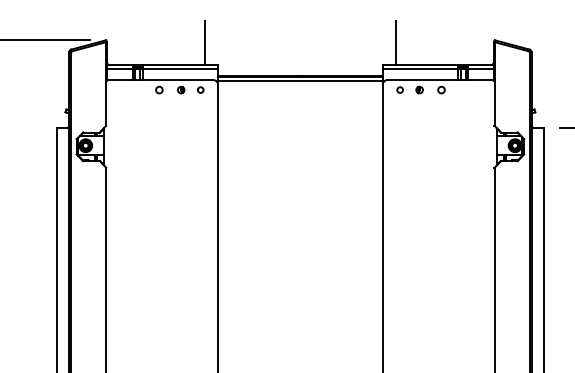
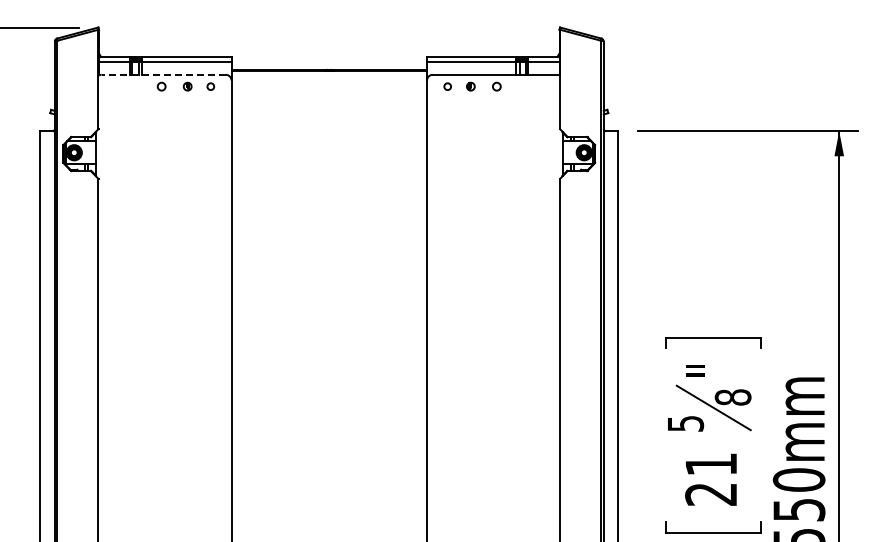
line: (205, 42) -> (216, 30), removed
line: (395, 42) -> (442, 30), removed
line: (160, 79) -> (163, 74), solid -> dashed
line: (300, 80) -> (329, 75), removed

